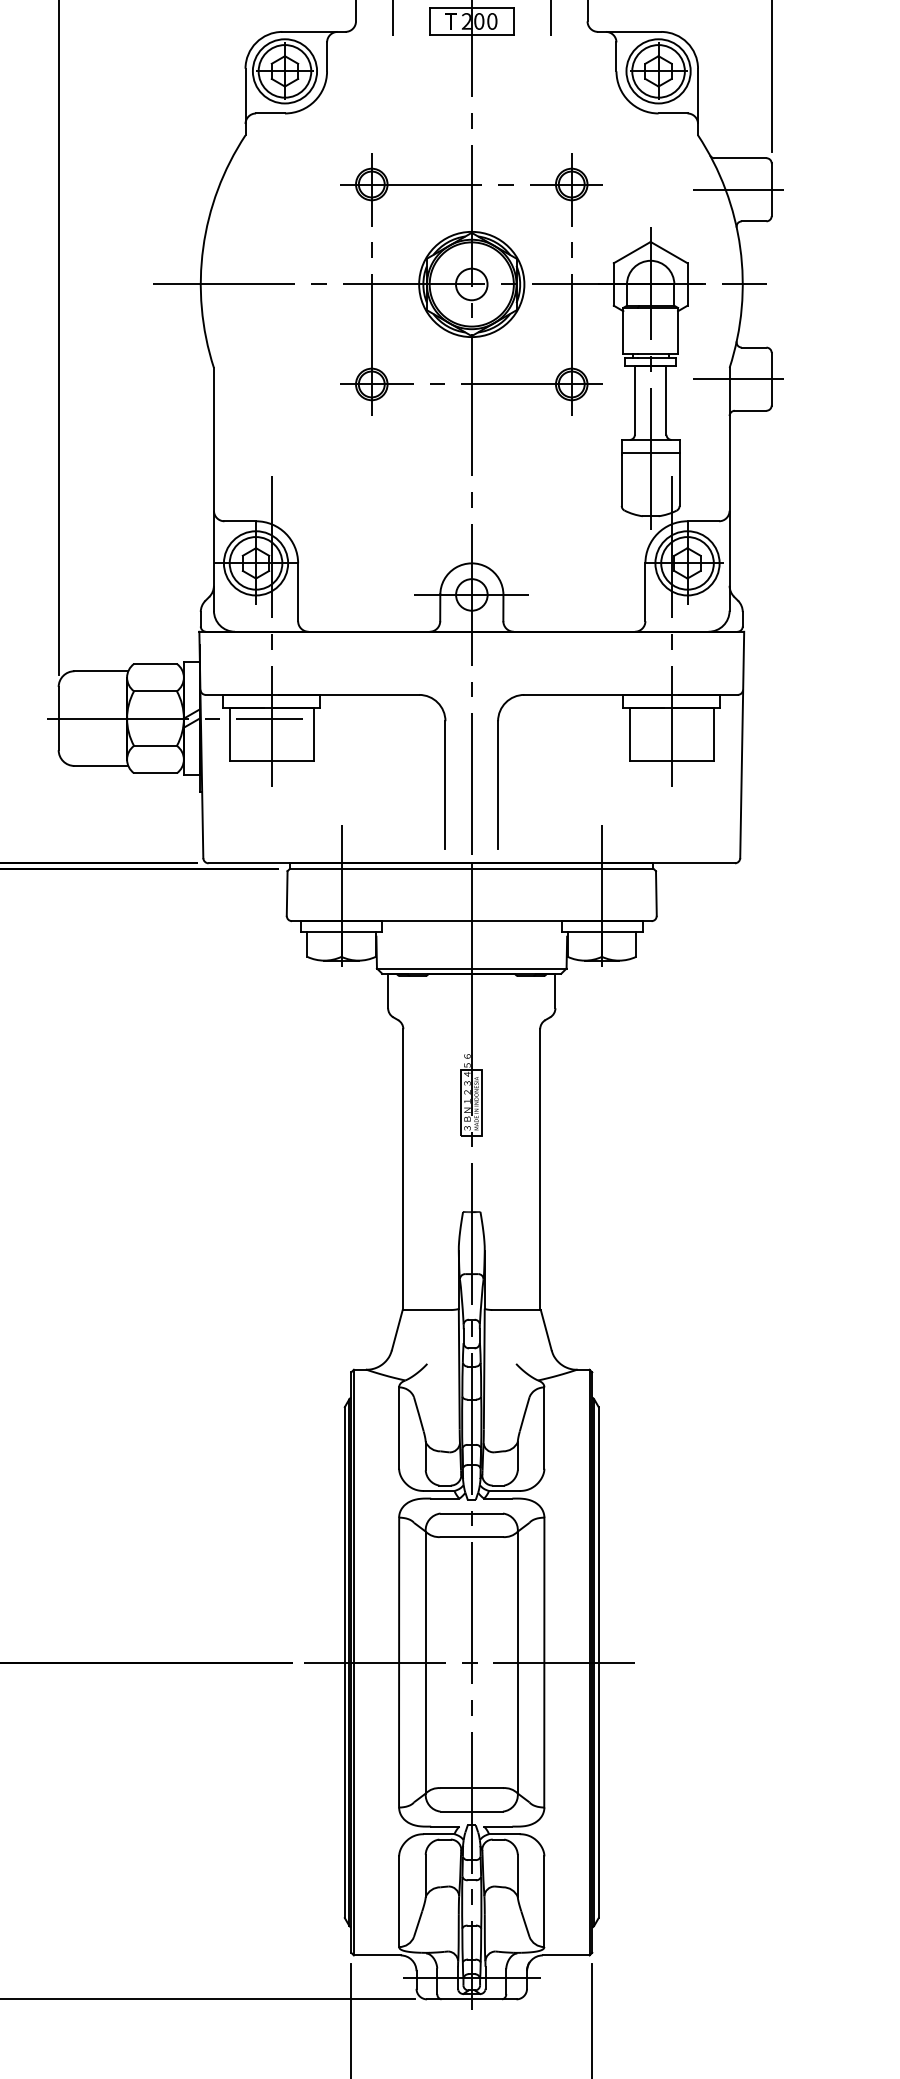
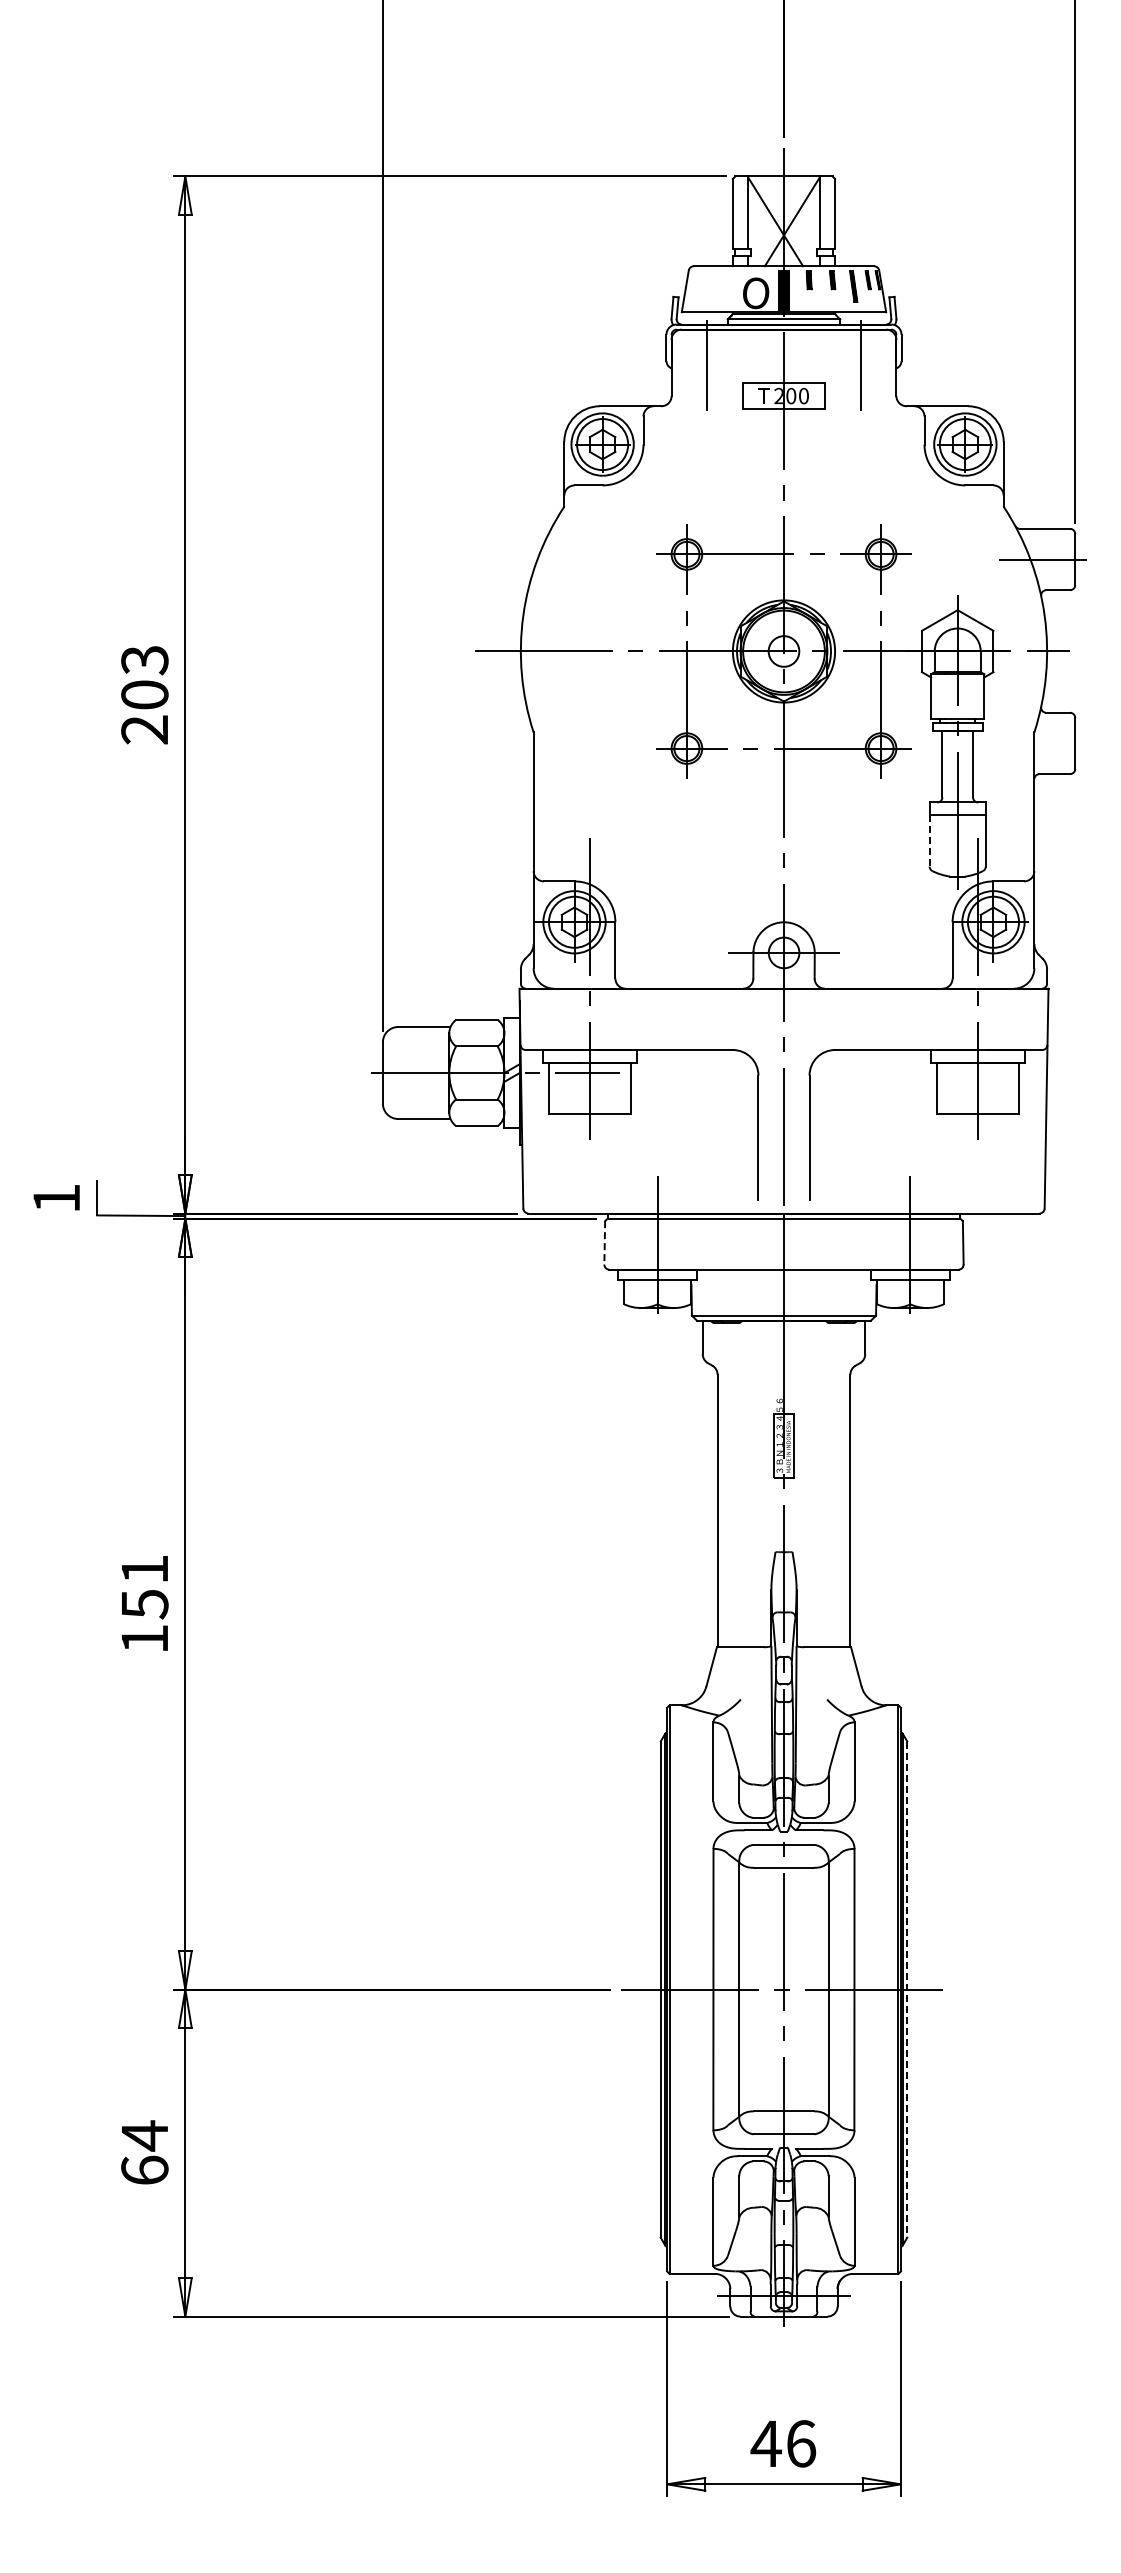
line: (738, 379) -> (1042, 743), removed
line: (621, 479) -> (929, 840), solid -> dashed
line: (286, 893) -> (604, 1242), solid -> dashed
line: (598, 1663) -> (907, 1990), solid -> dashed

